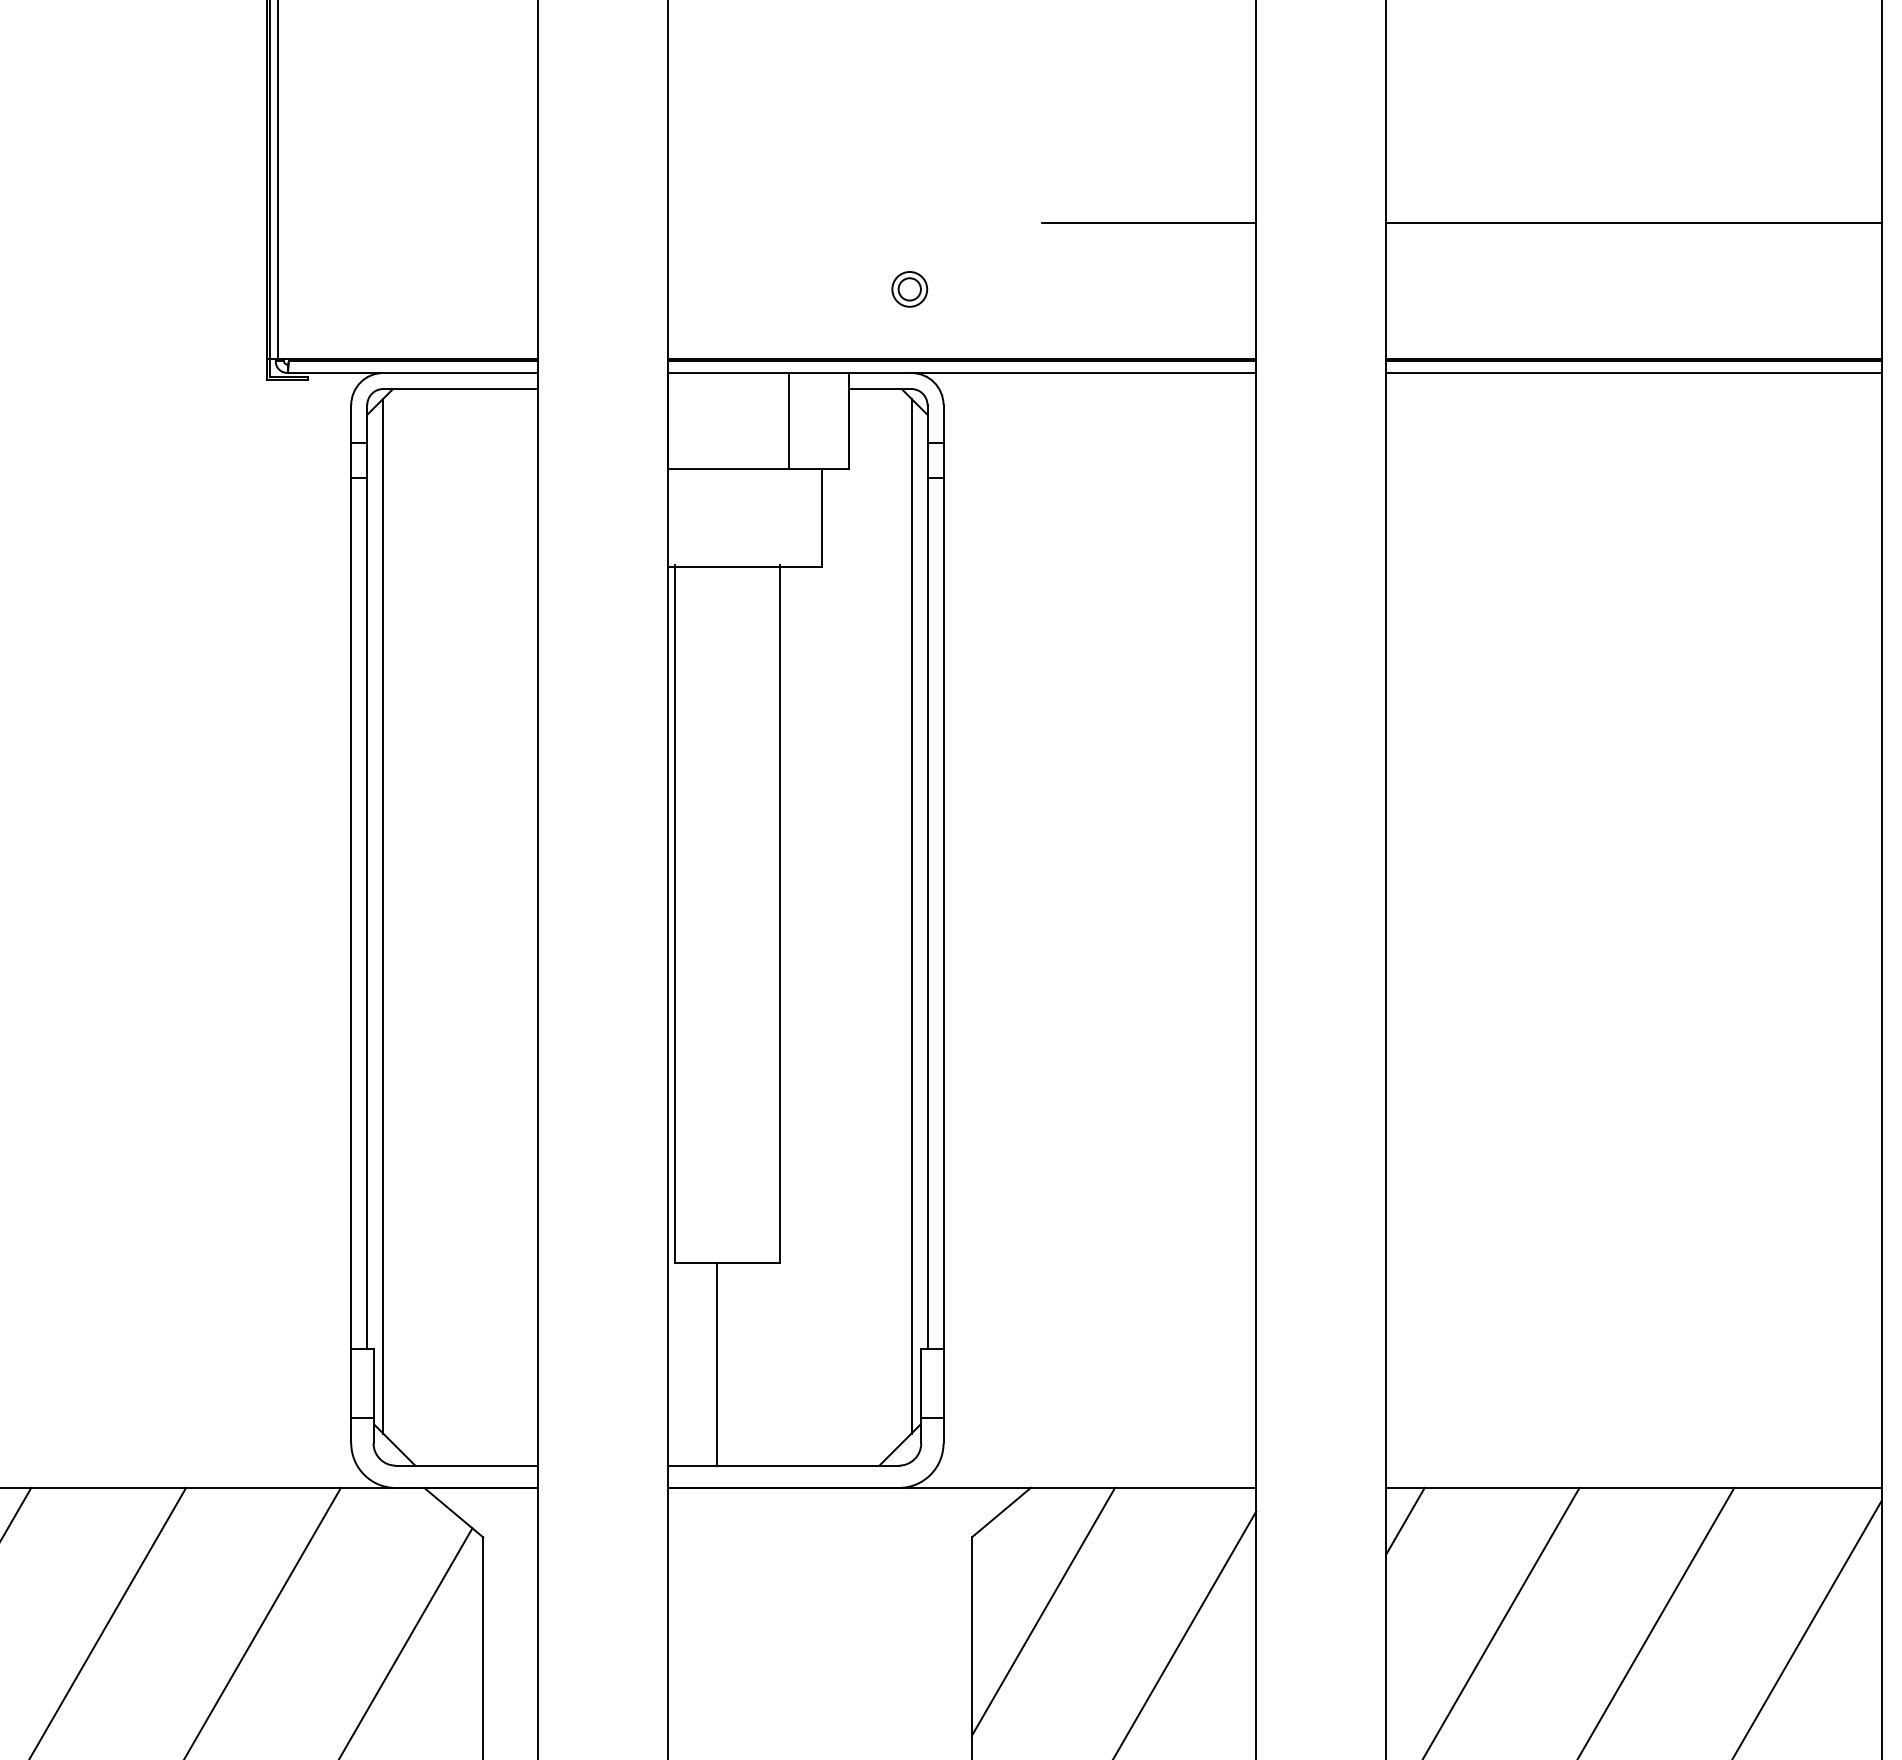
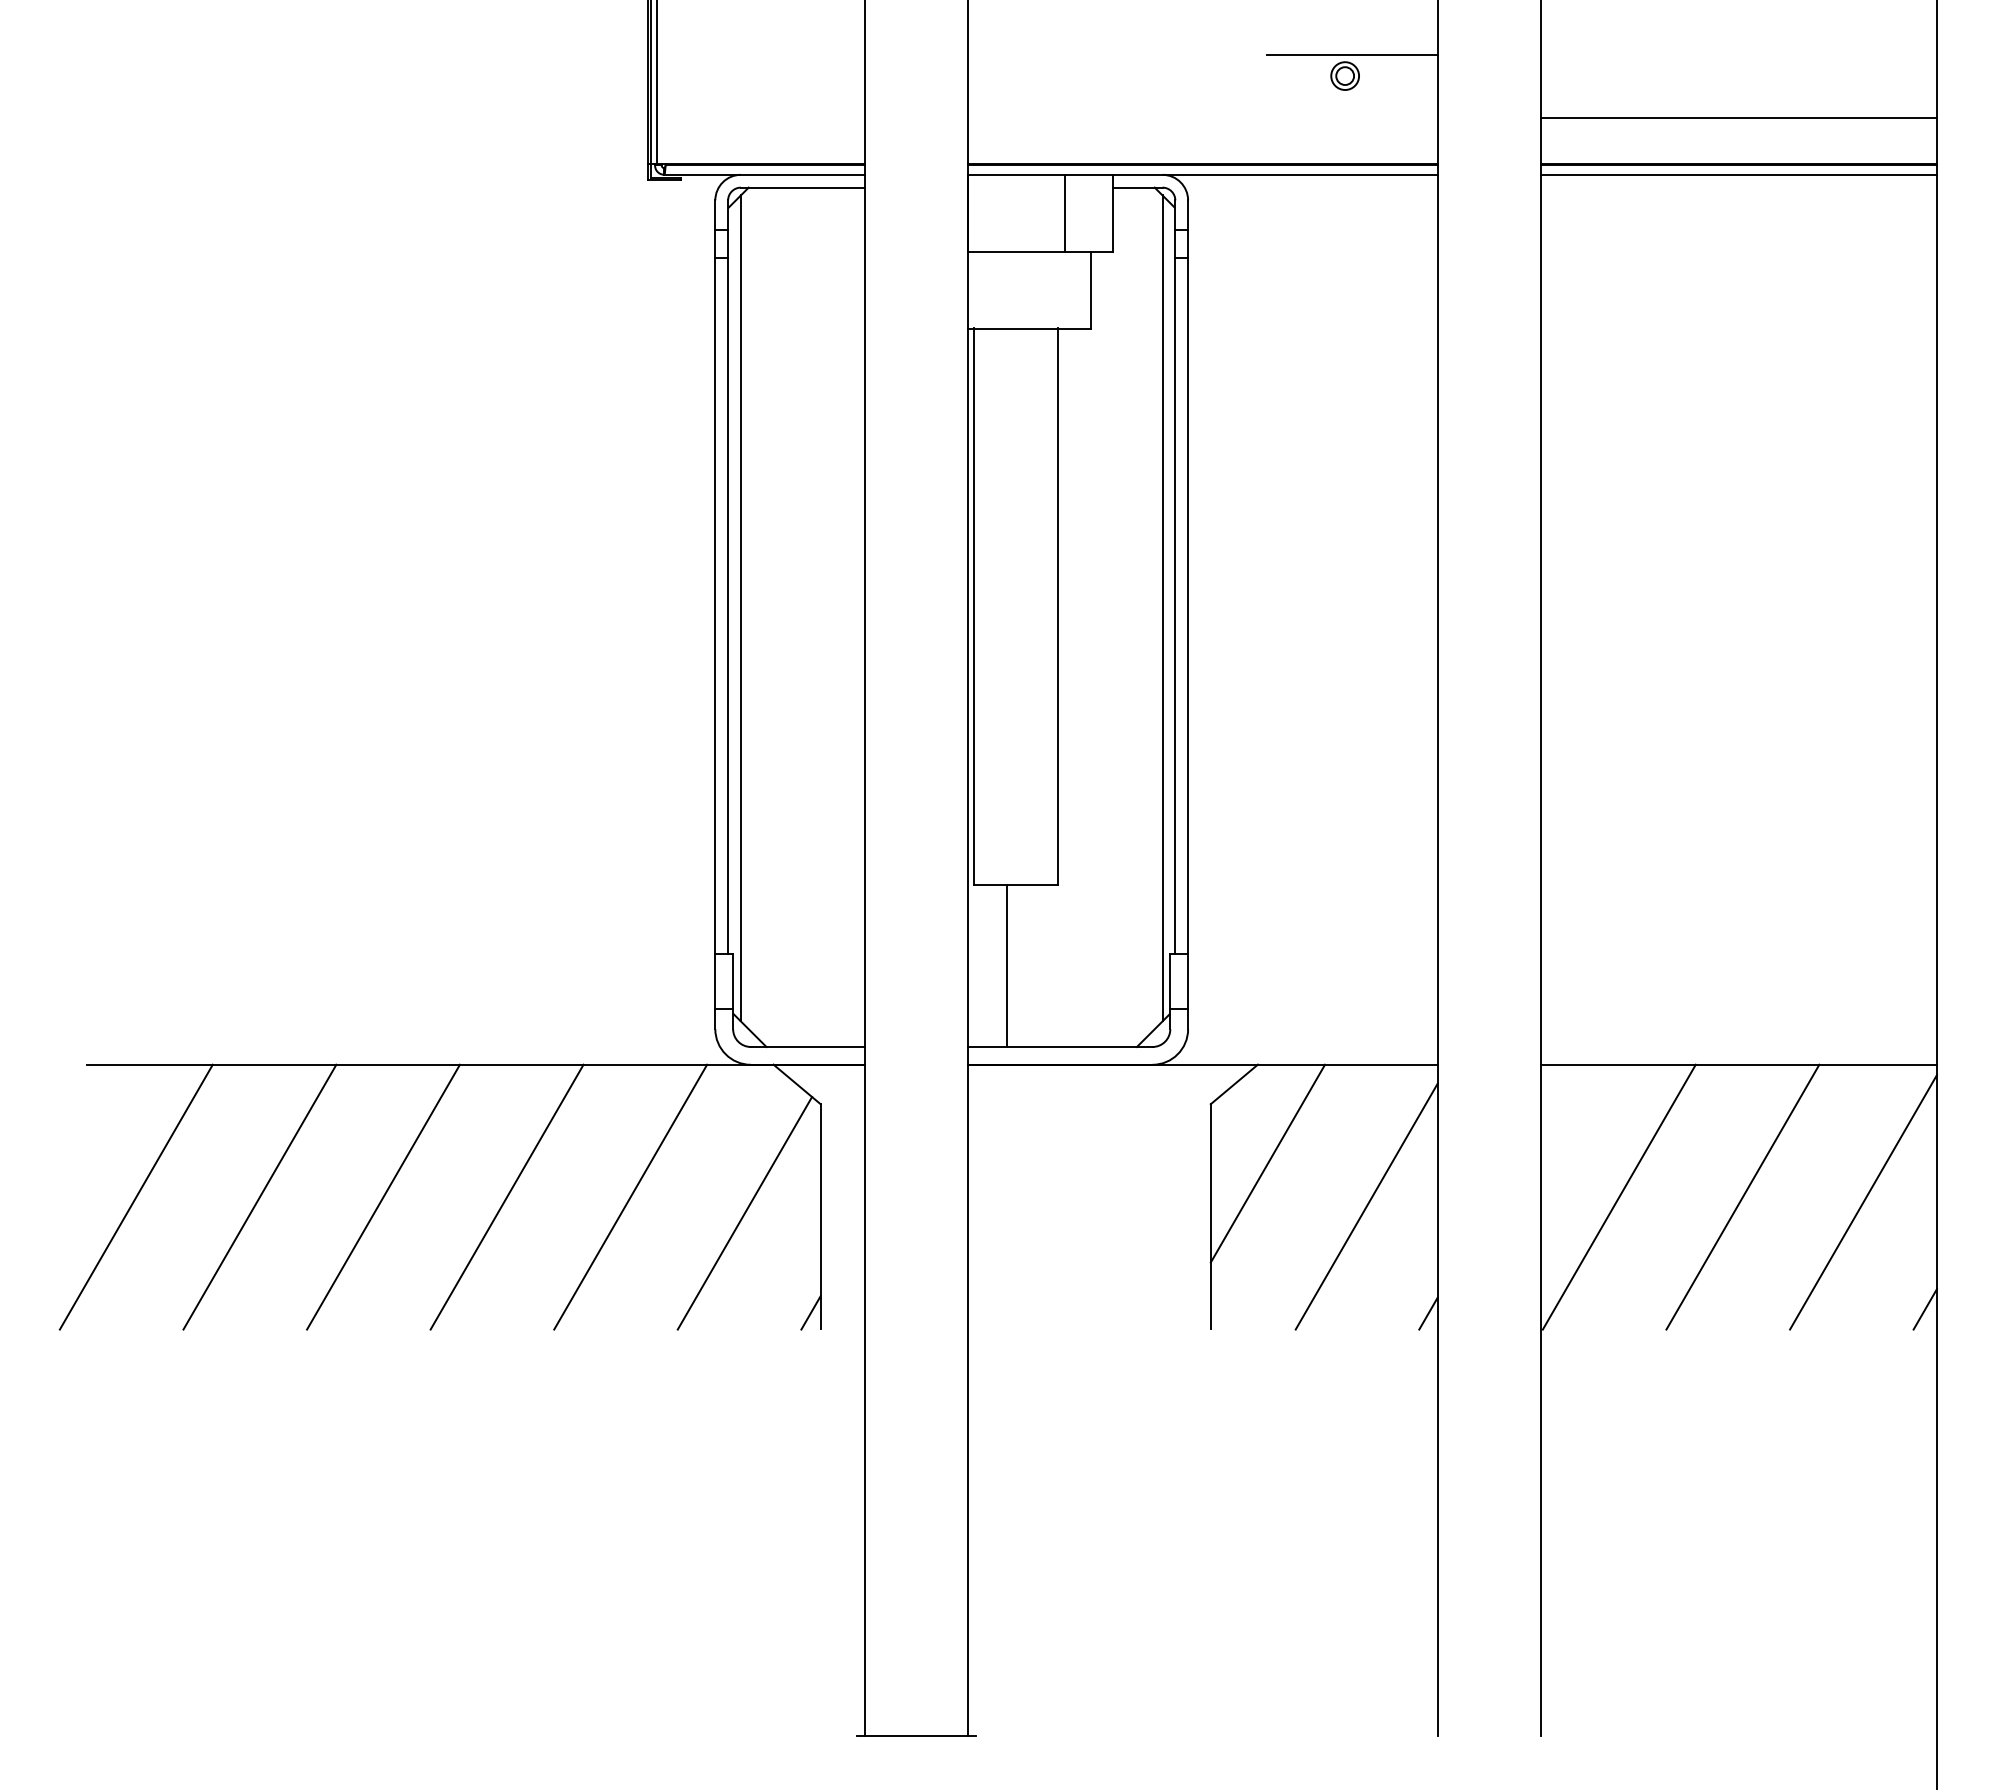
line: (1633, 223) -> (1738, 118), moved
part: (908, 288) -> (1344, 75), moved
line: (1405, 1521) -> (1556, 1091), removed

